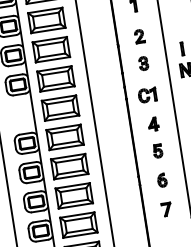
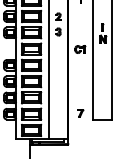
part: (141, 50) -> (58, 24), moved
part: (157, 152) -> (80, 81), removed

